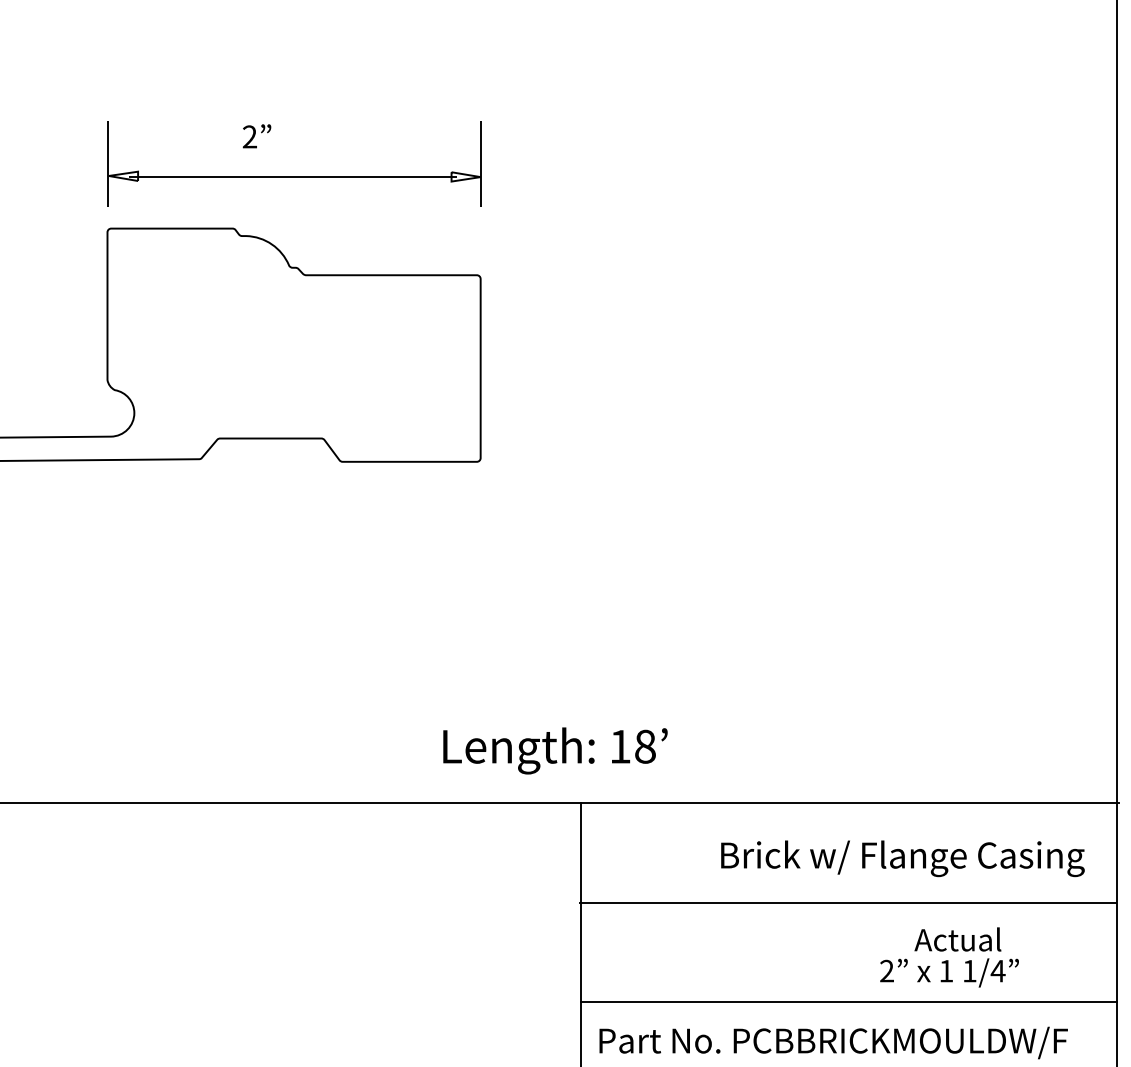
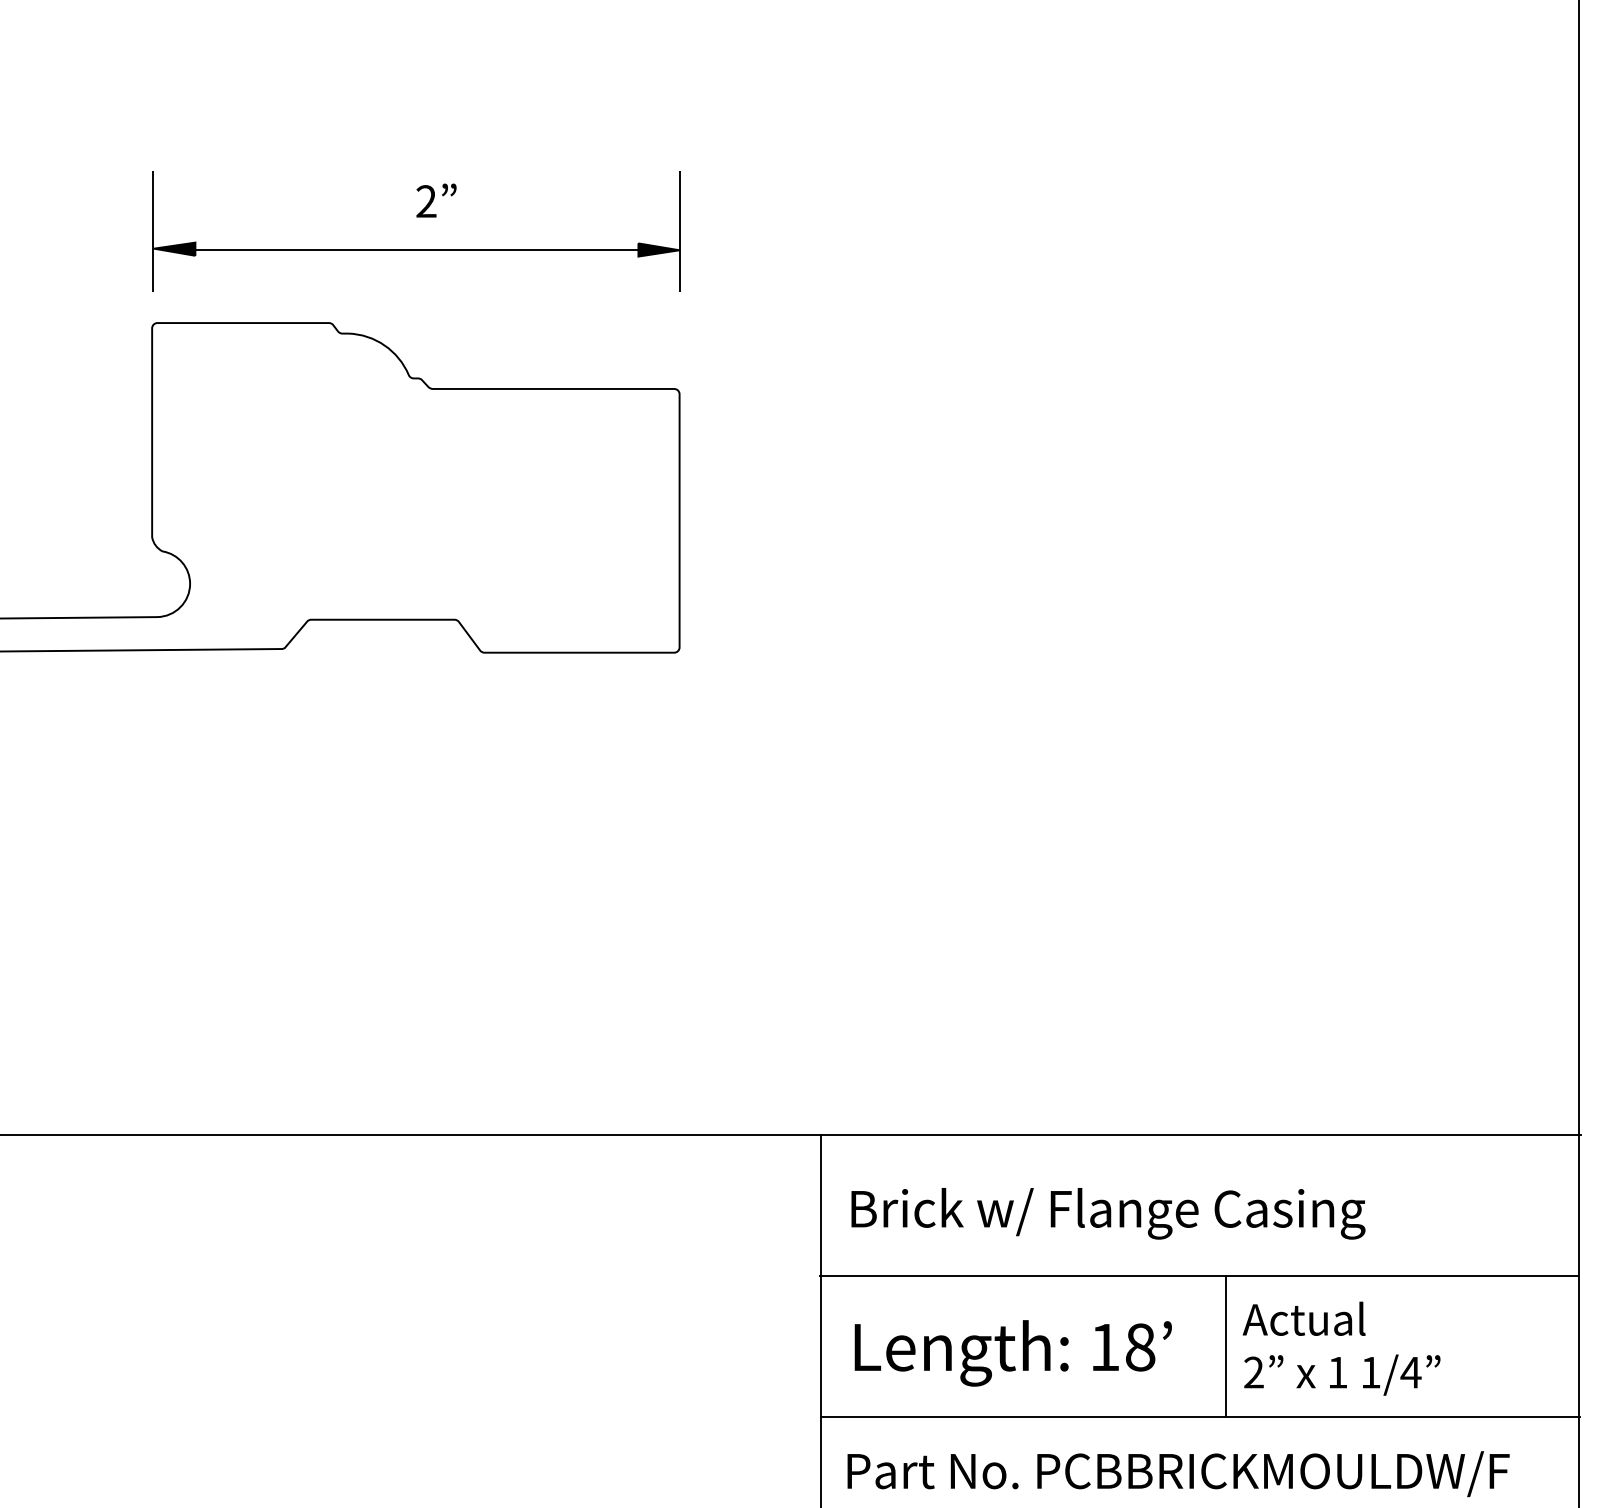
text: (257, 136) -> (436, 200), moved
fill: (123, 175) -> (174, 248), added
fill: (465, 176) -> (658, 249), added
text: (554, 751) -> (1012, 1353), moved
text: (902, 858) -> (1108, 1213), moved
text: (957, 939) -> (1303, 1318), moved
line: (866, 951) -> (1225, 1345), added

